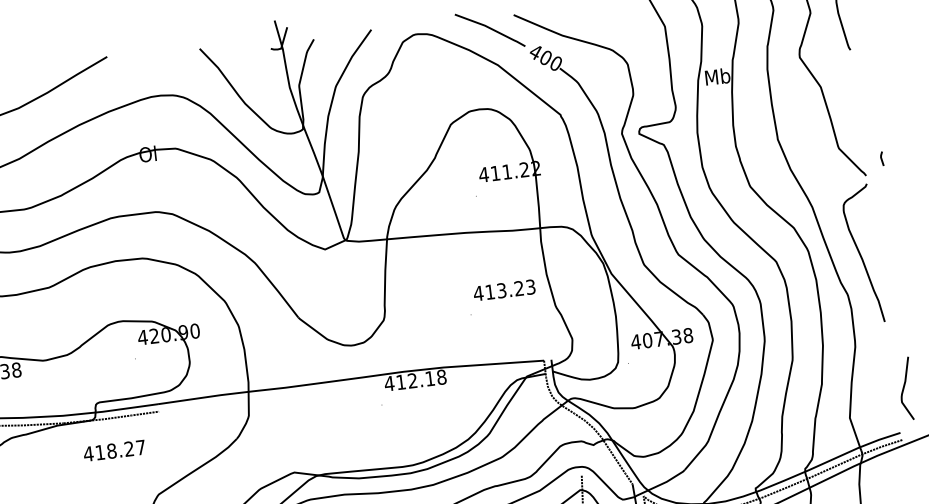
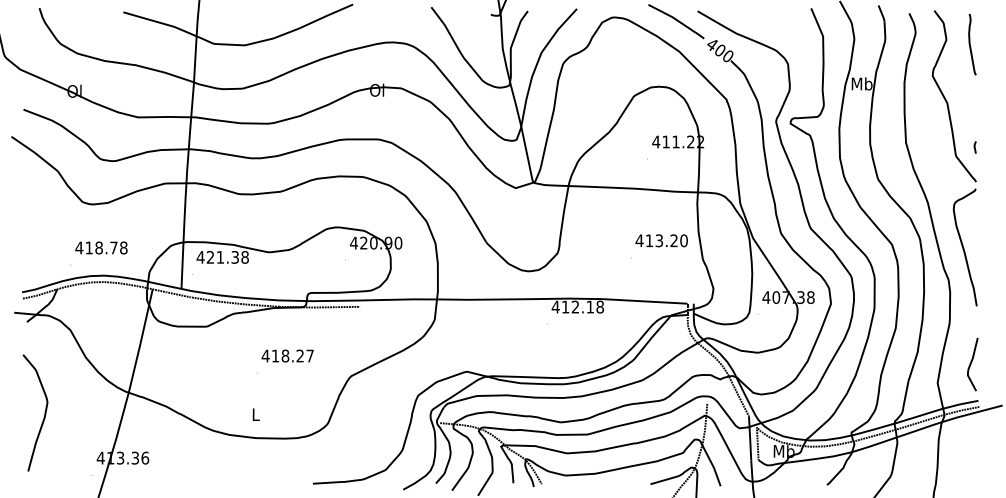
line: (881, 158) -> (974, 147), moved
text: (530, 286) -> (683, 240), 413.23 -> 413.20
curve: (904, 388) -> (971, 364), moved
text: (114, 450) -> (287, 355), moved

